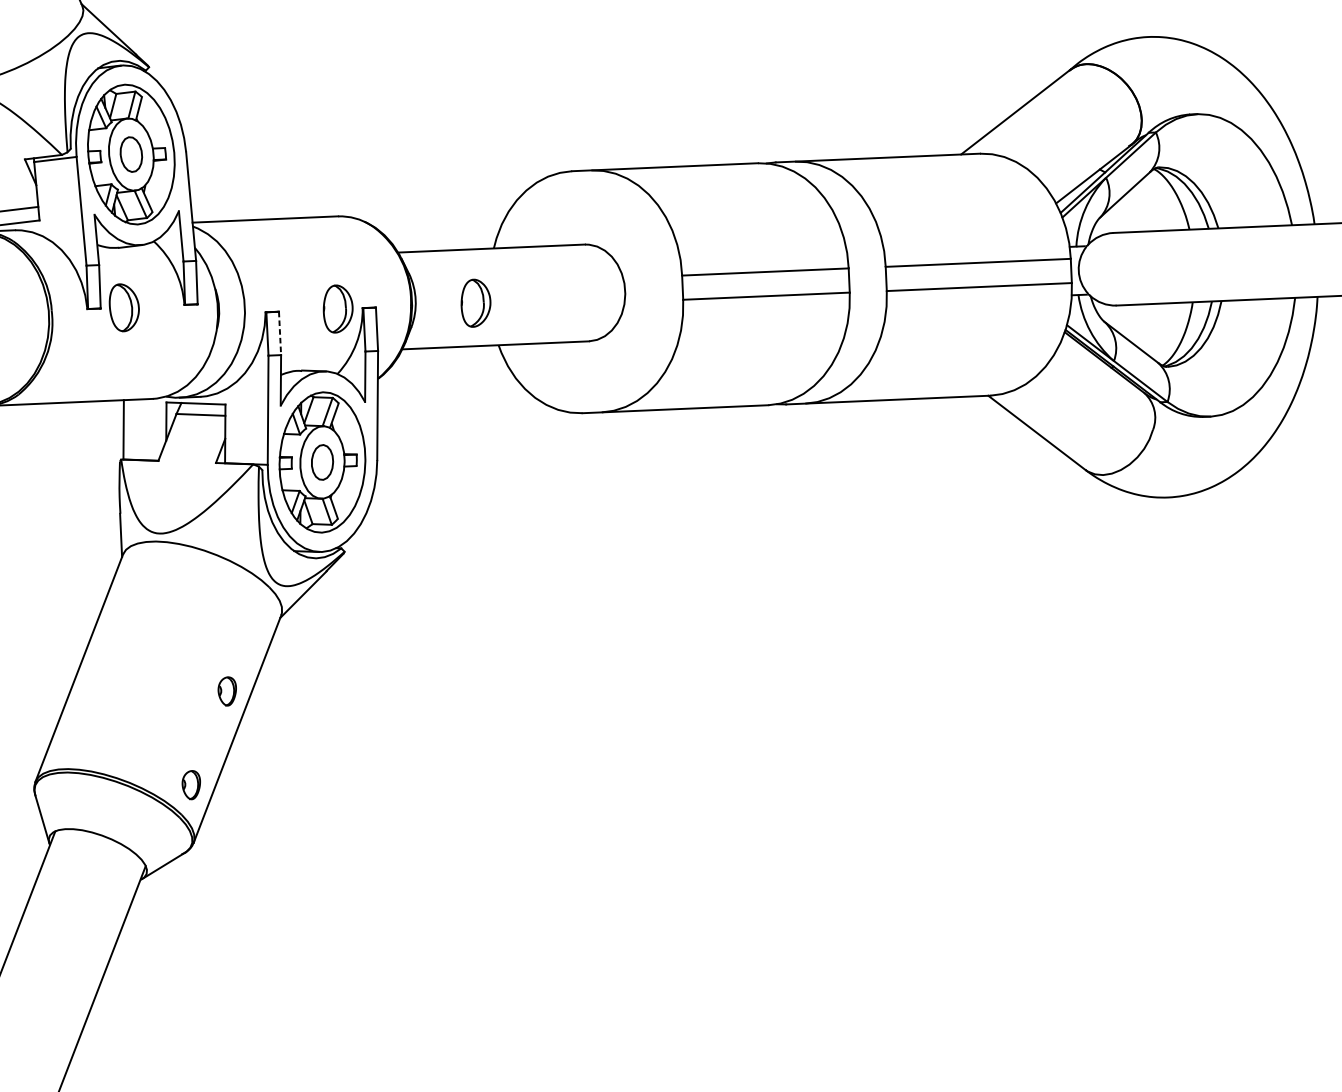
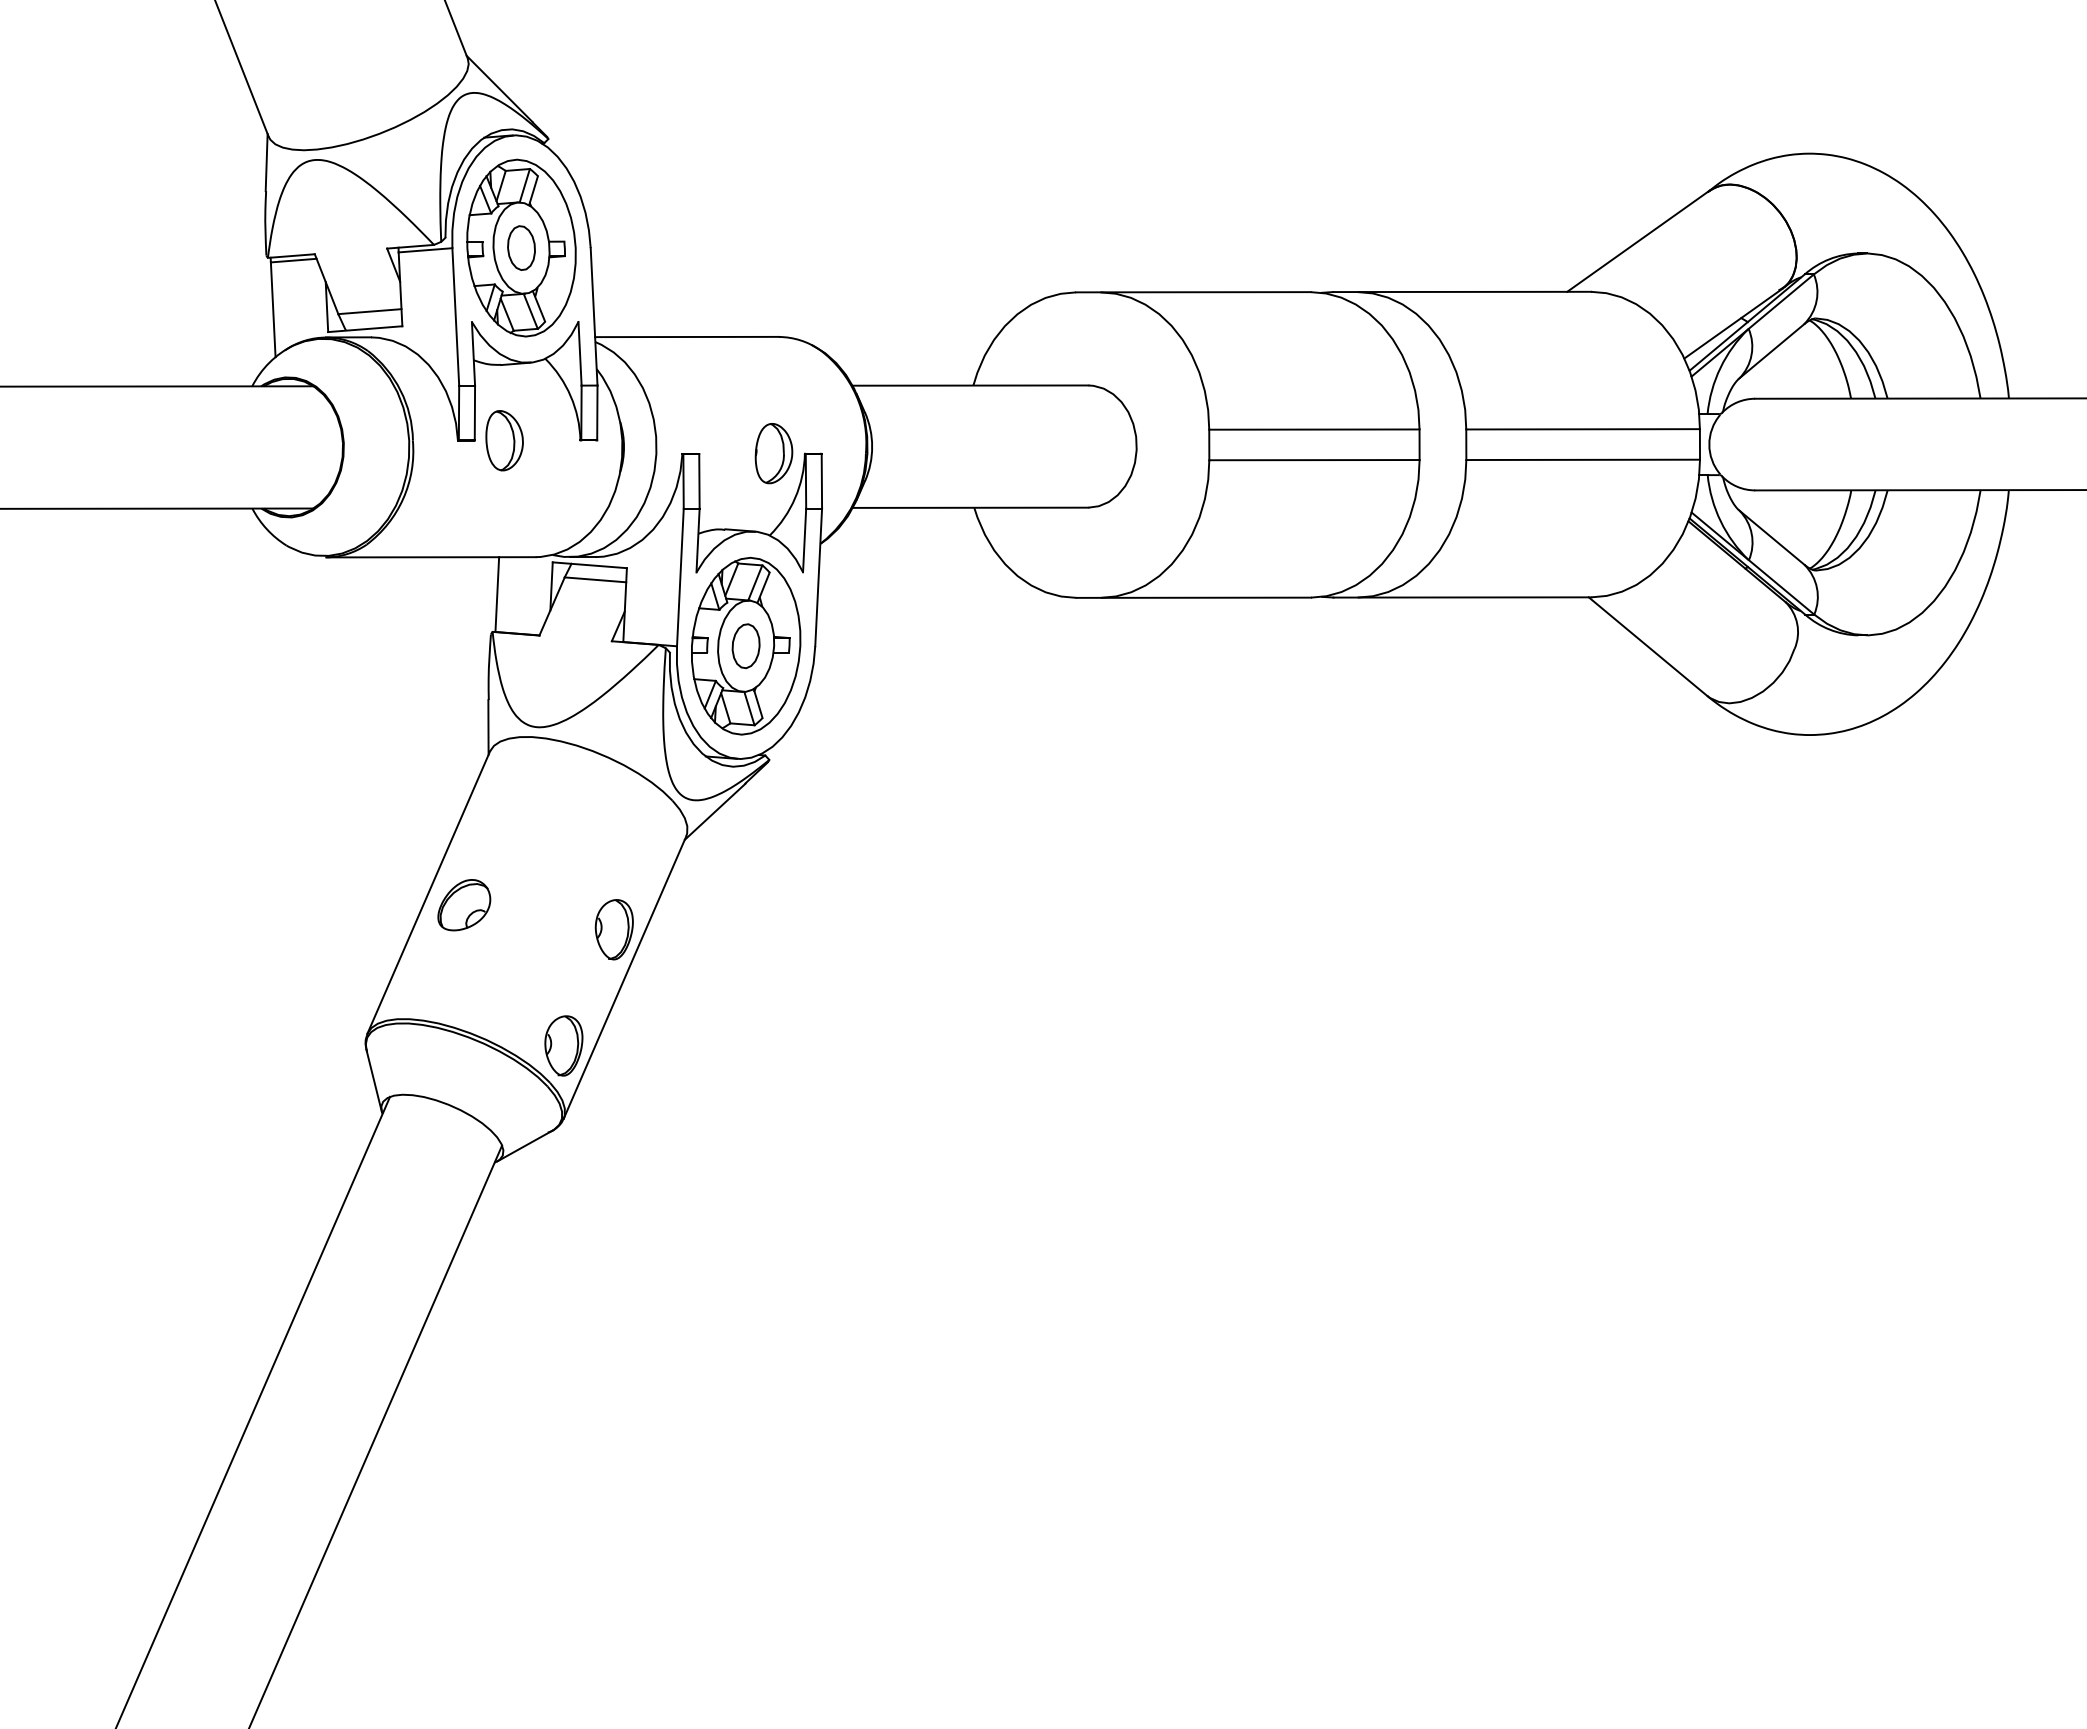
part: (475, 303) -> (947, 453), removed
line: (280, 333) -> (699, 481), dashed -> solid
part: (108, 677) -> (464, 905), added
part: (226, 691) -> (613, 929), size x1.67
part: (191, 784) -> (563, 1045), size x1.67

